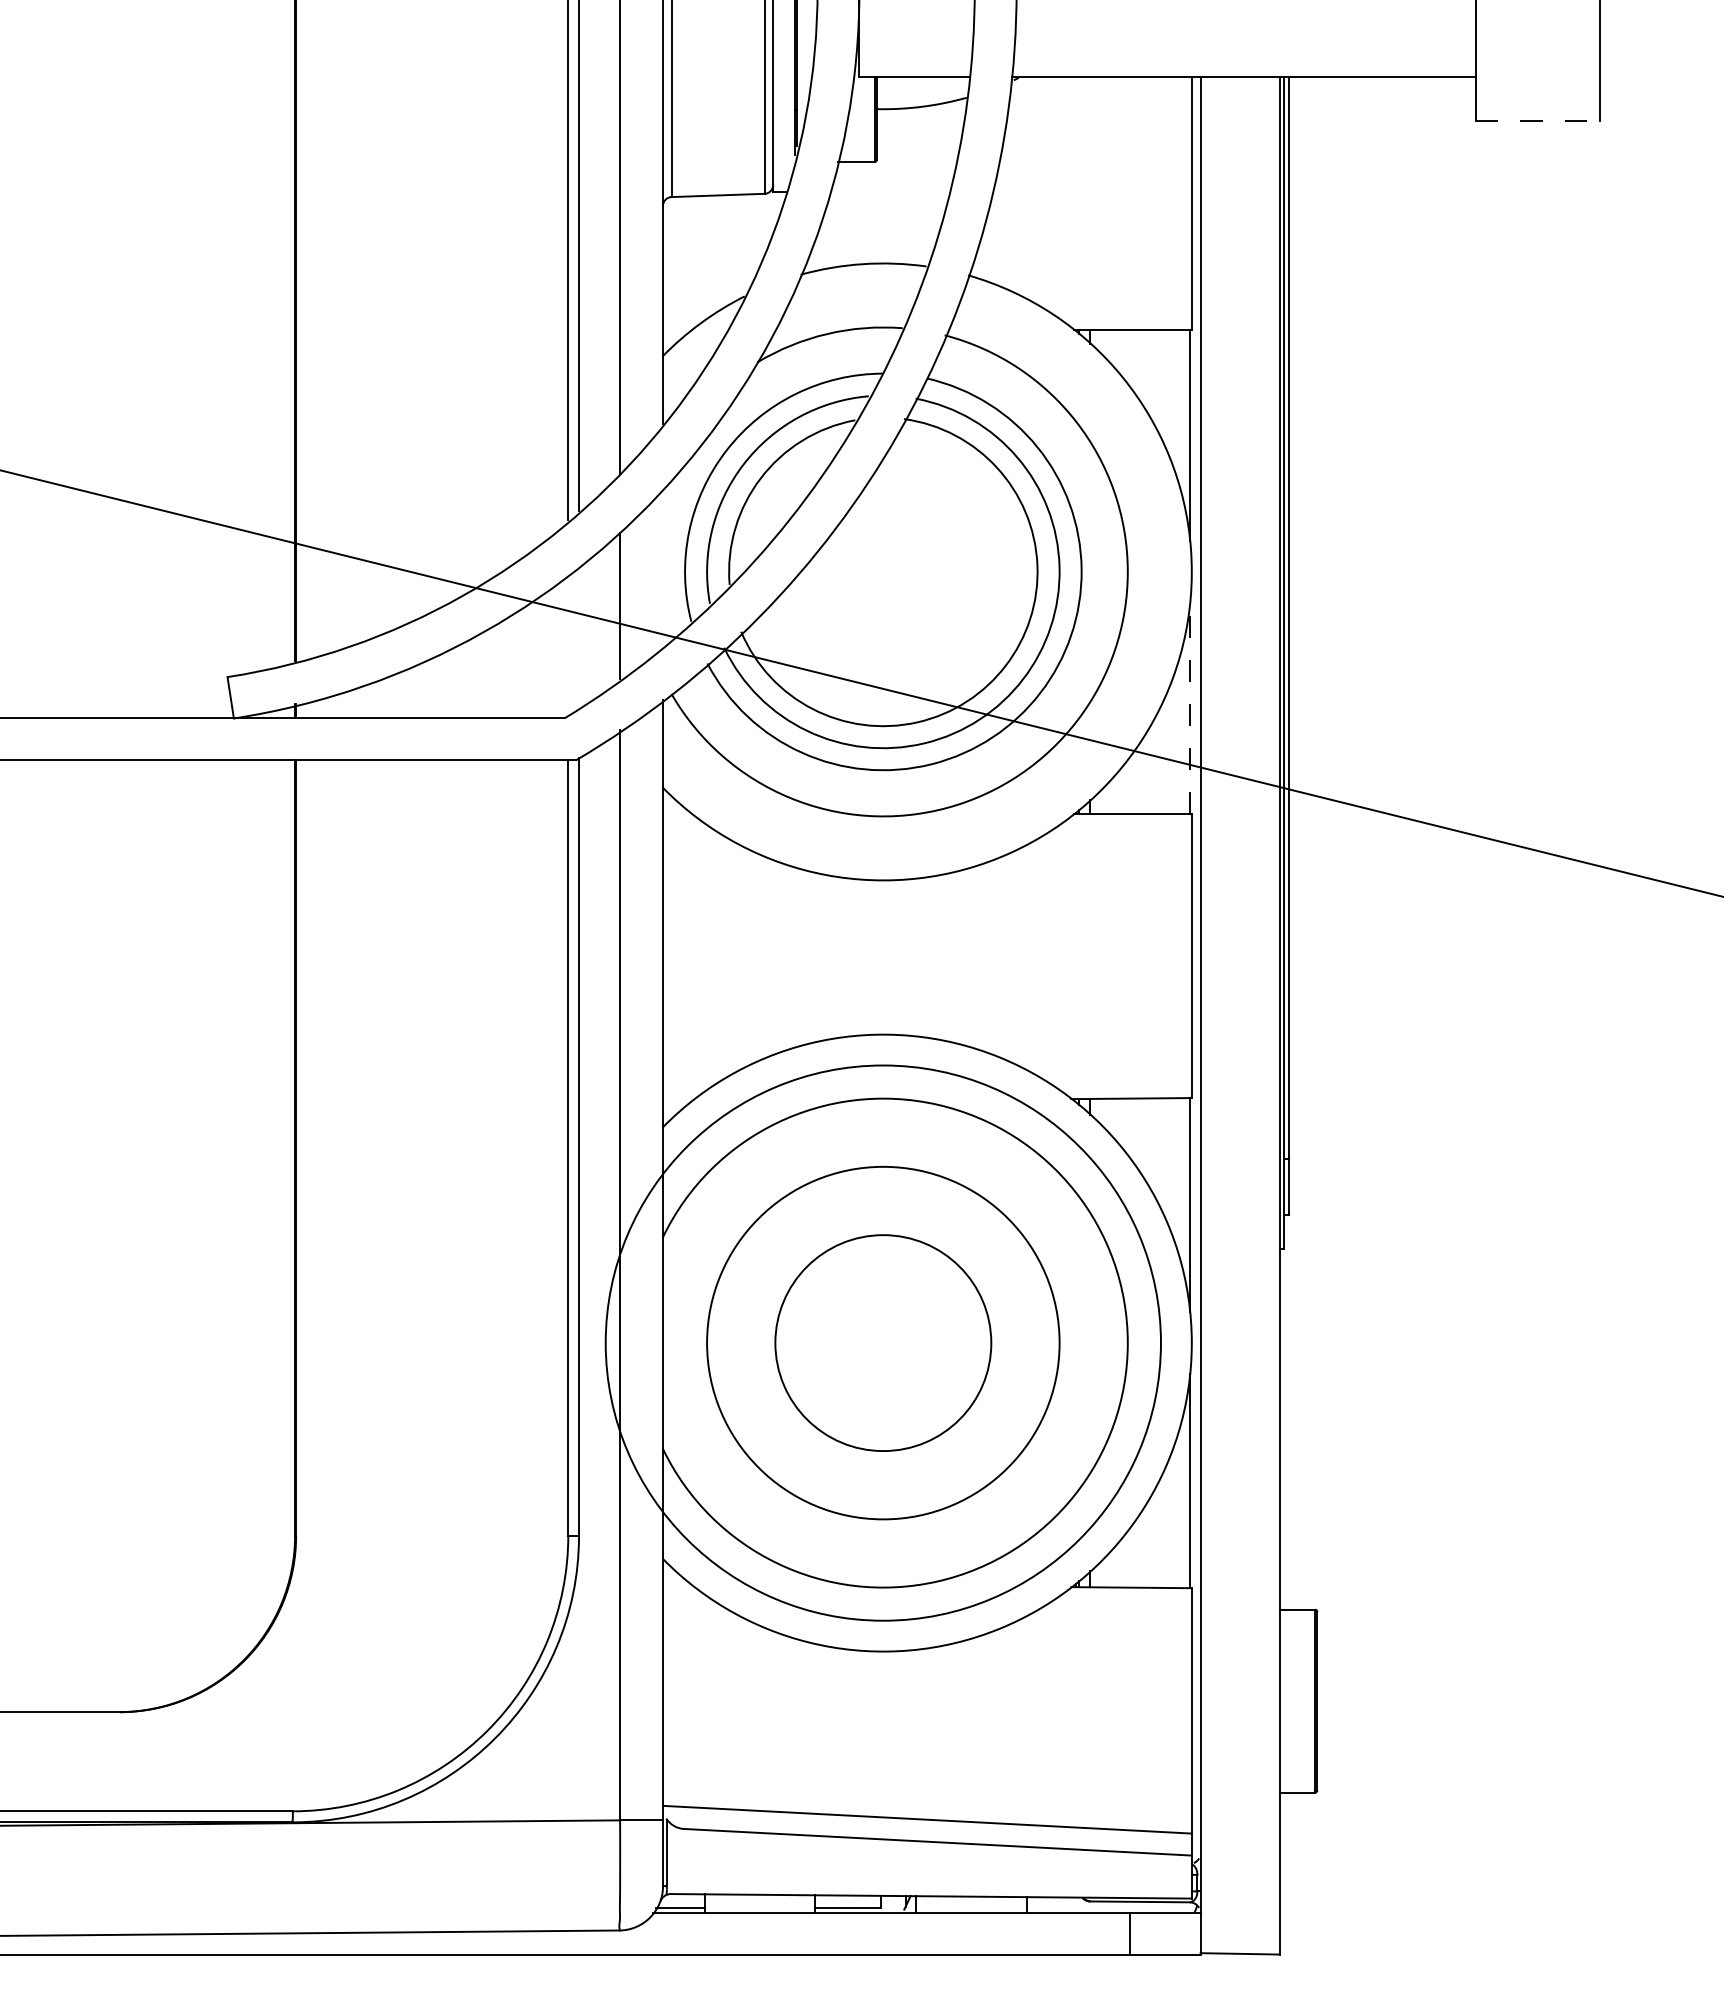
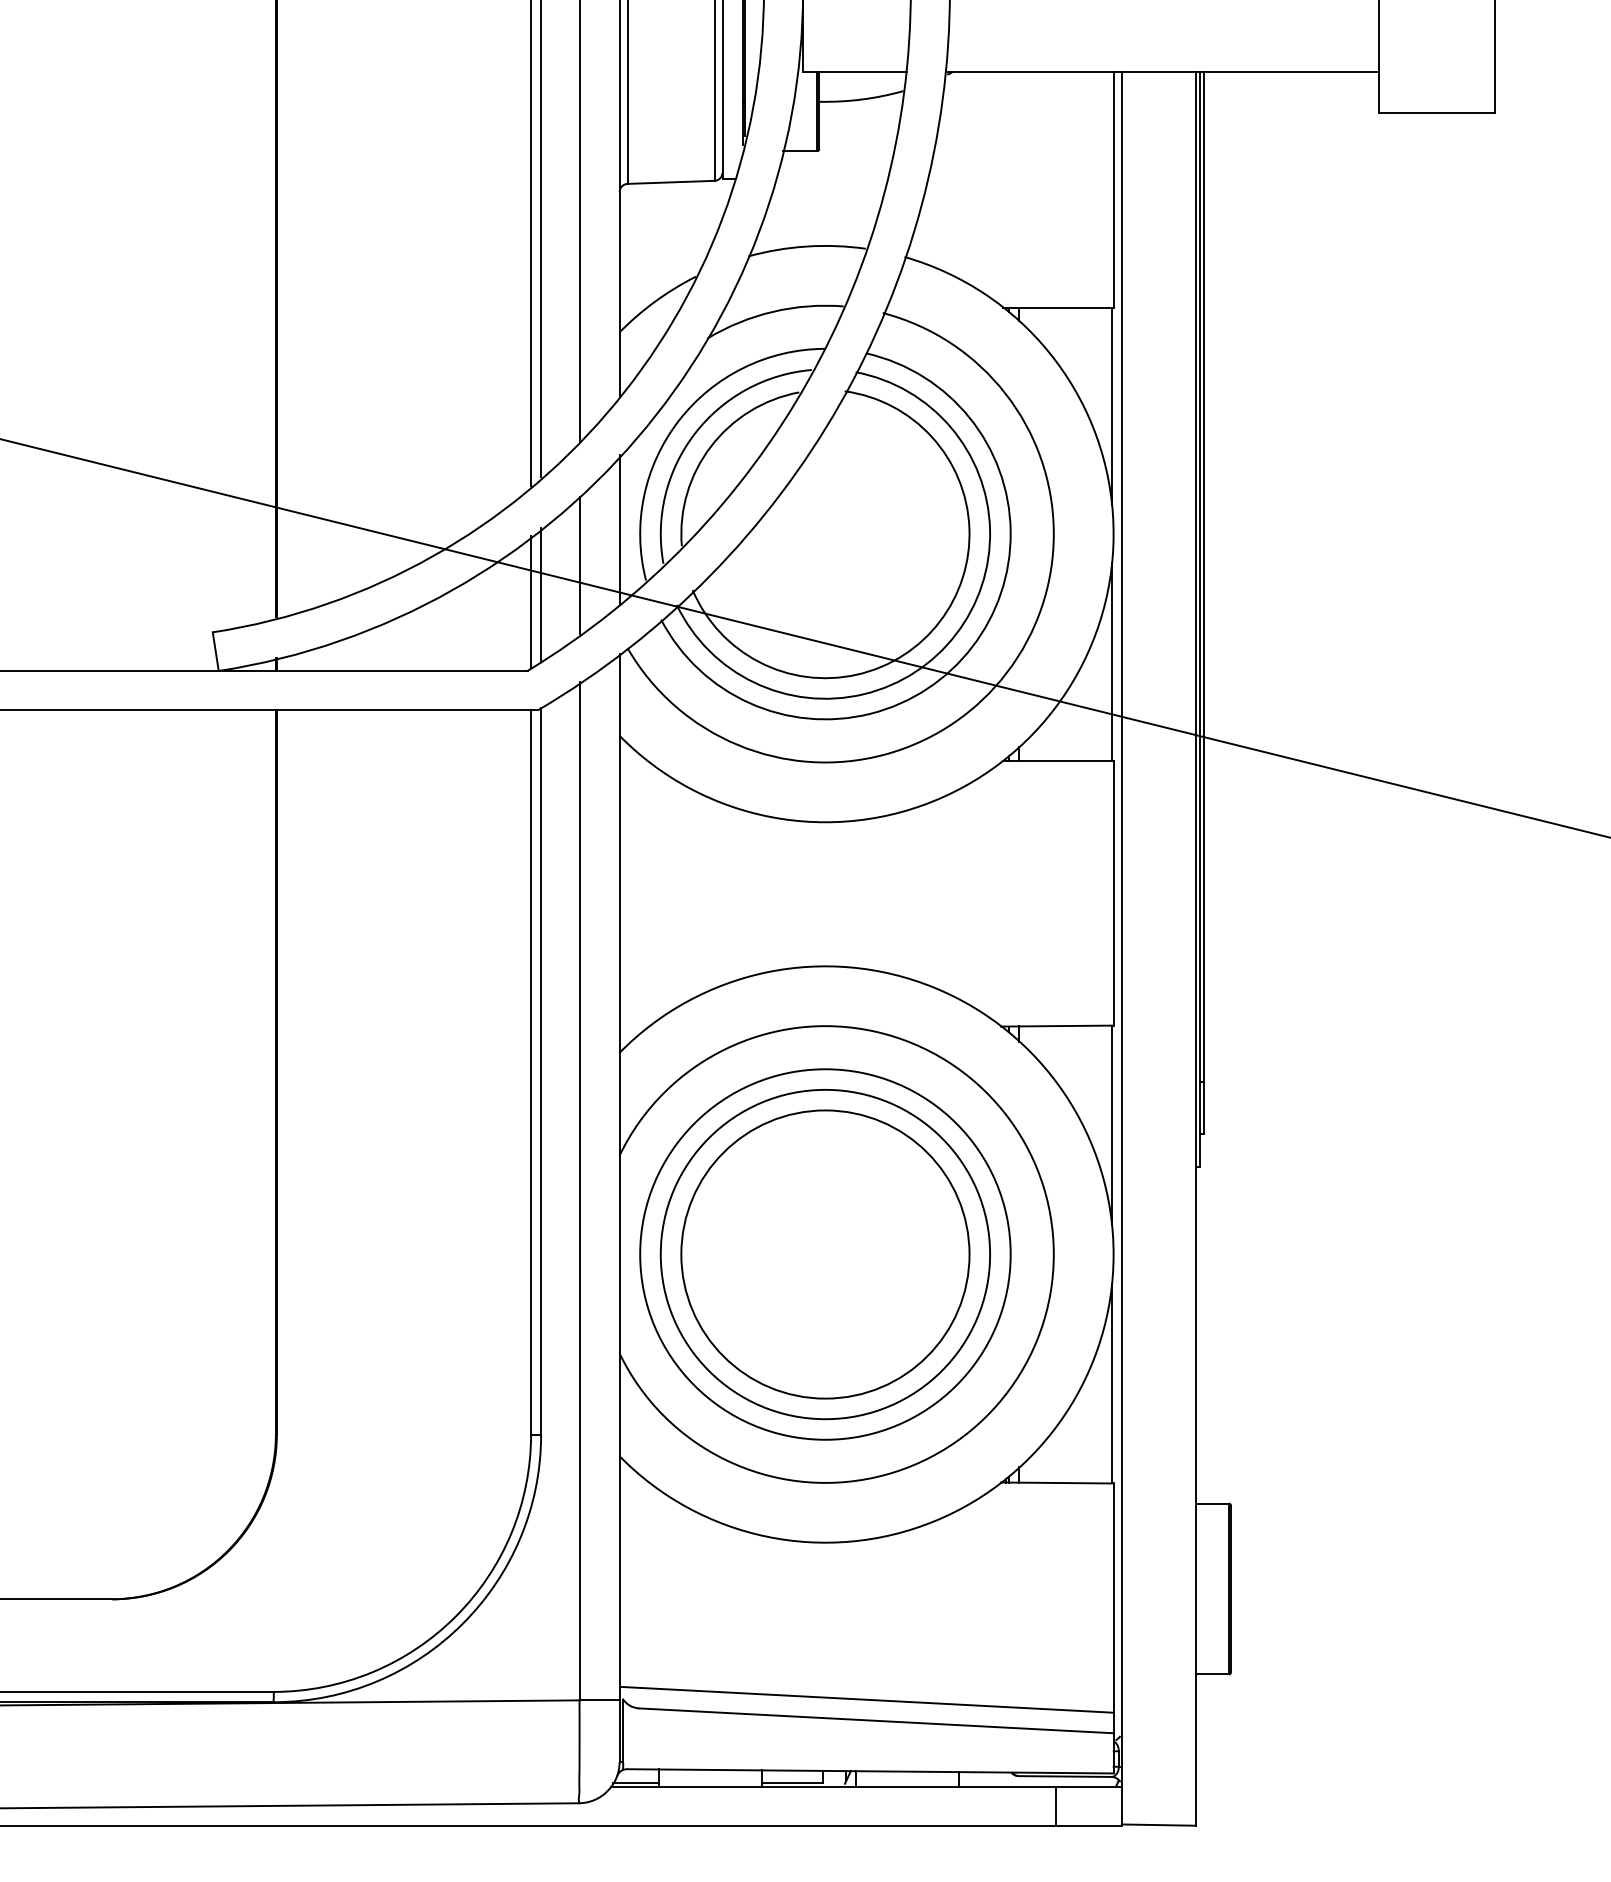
line: (1538, 121) -> (1437, 113), dashed -> solid
line: (663, 567) -> (620, 529), added
line: (579, 636) -> (541, 594), added
line: (568, 644) -> (531, 601), added
line: (1189, 708) -> (1111, 661), dashed -> solid
circle: (883, 1342) -> (825, 1253), size x0.71
circle: (883, 1342) -> (825, 1253), size x1.43

